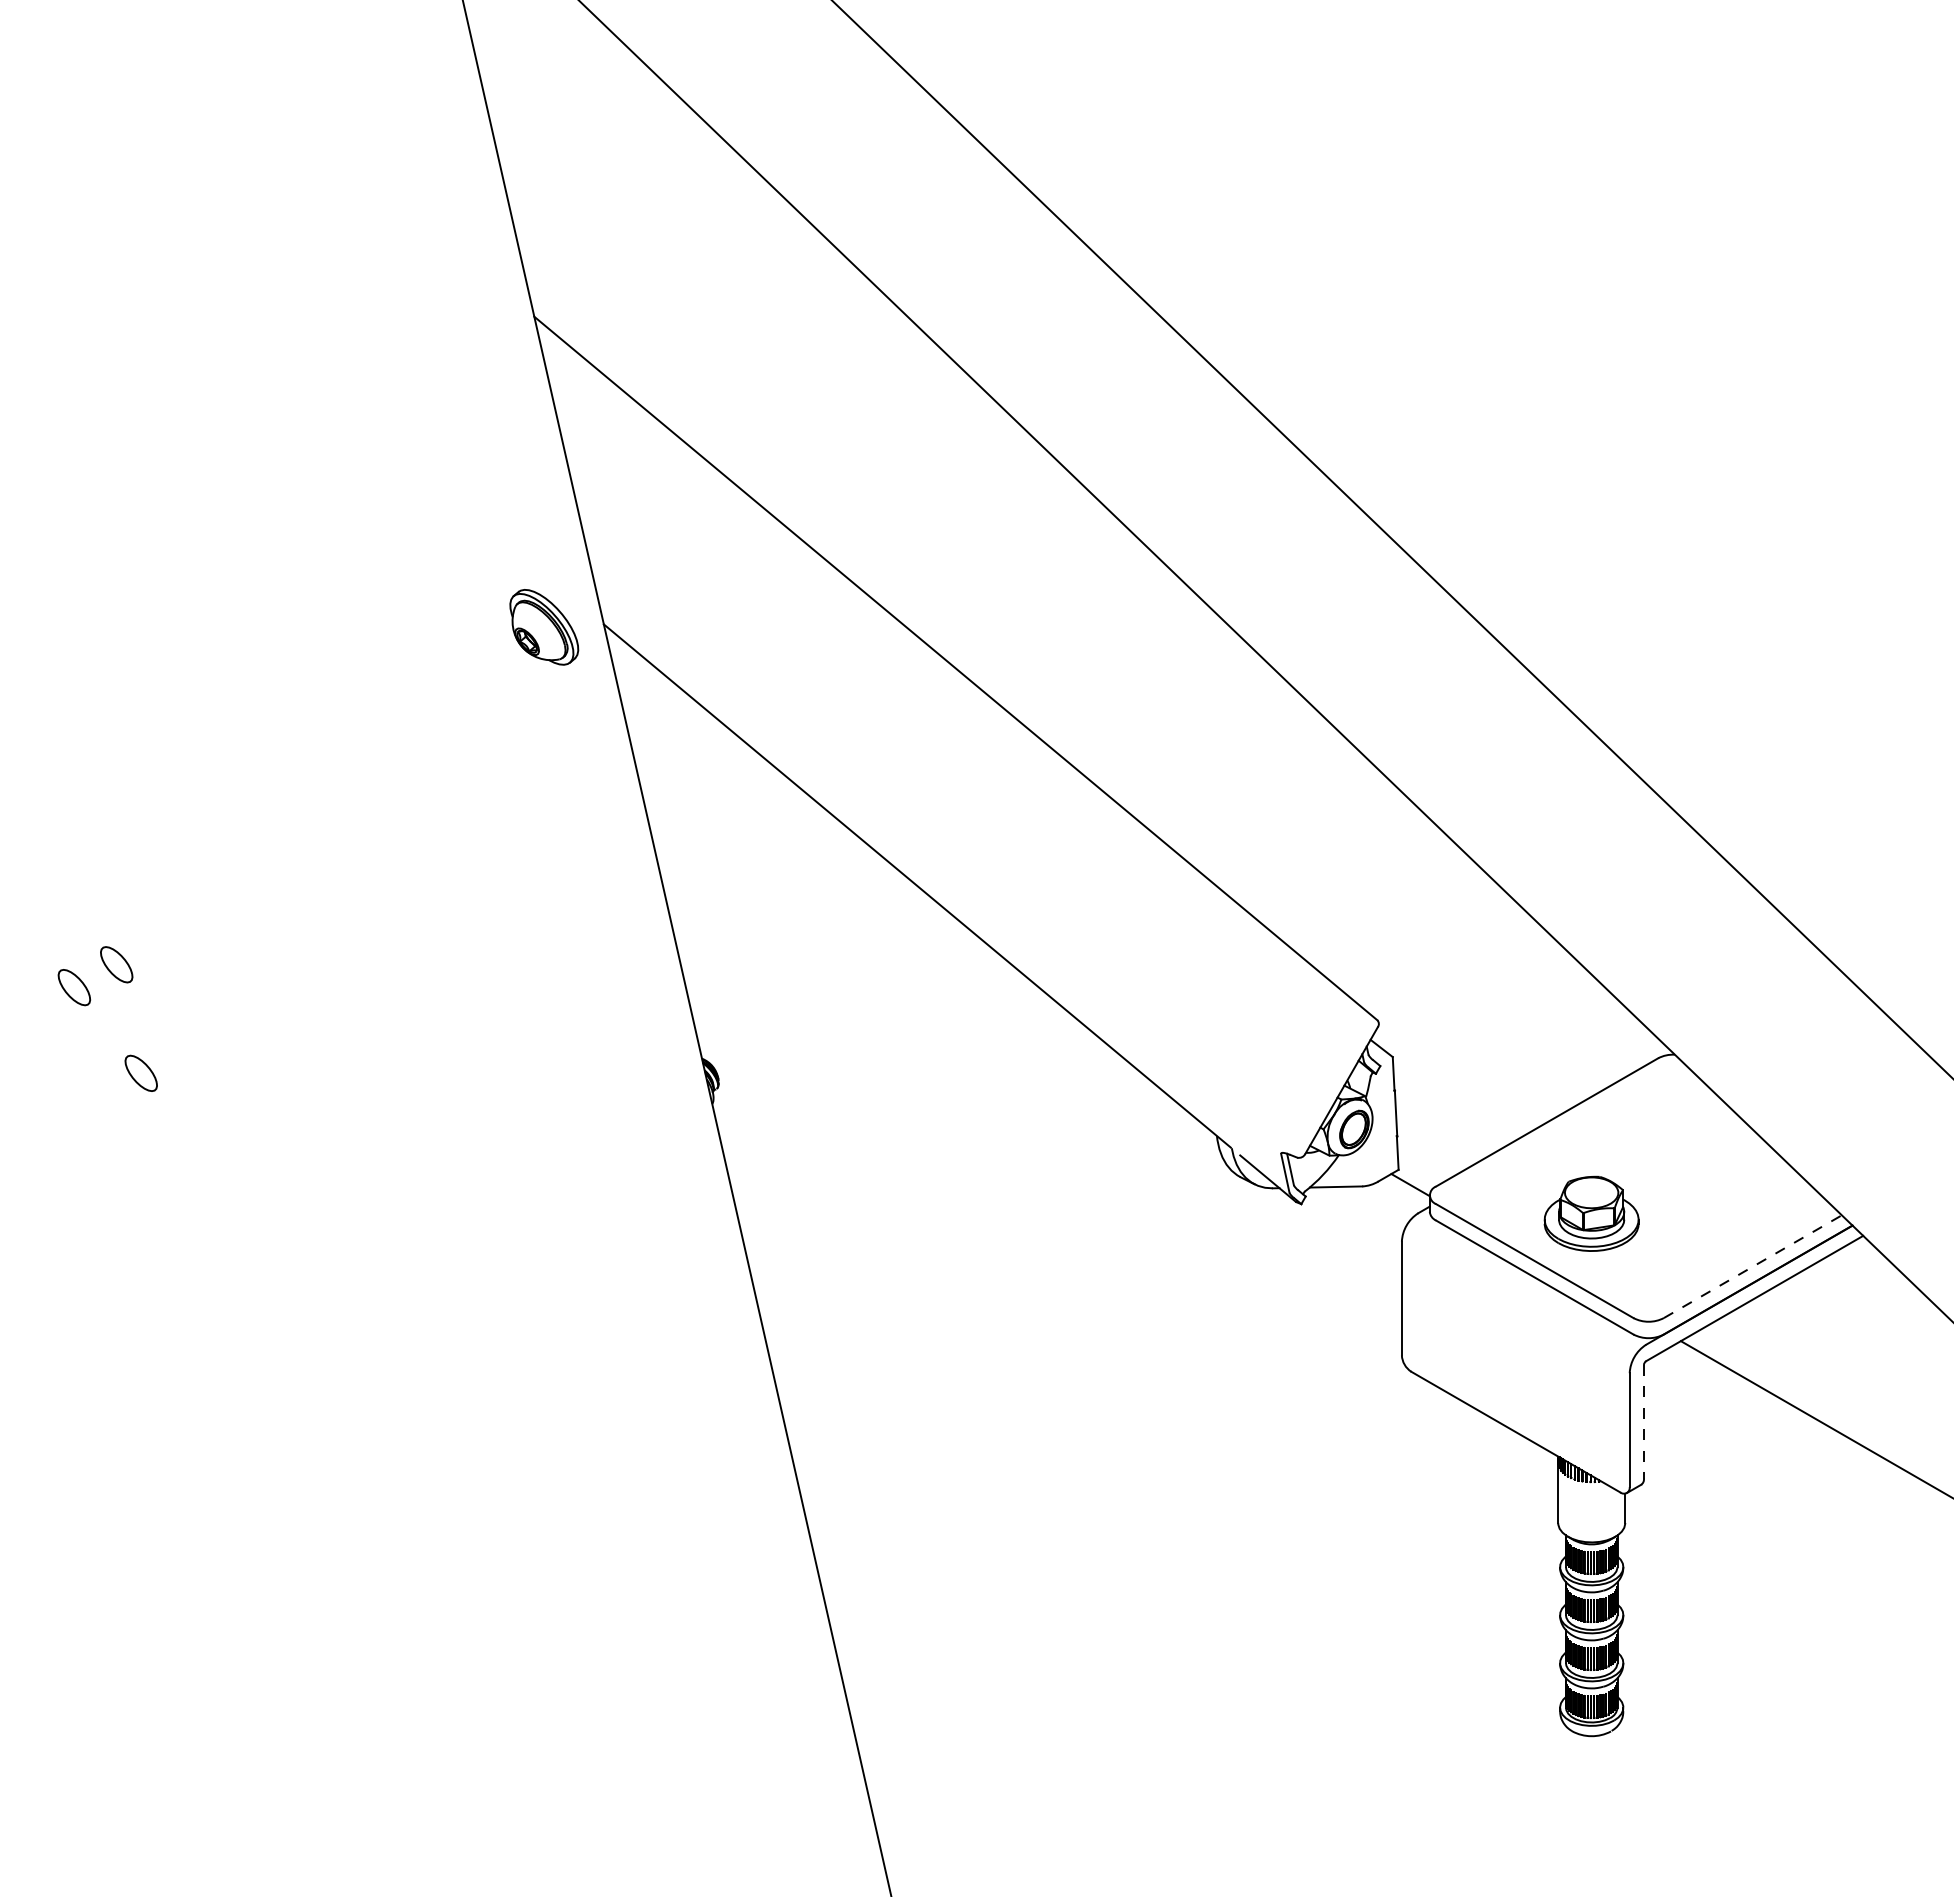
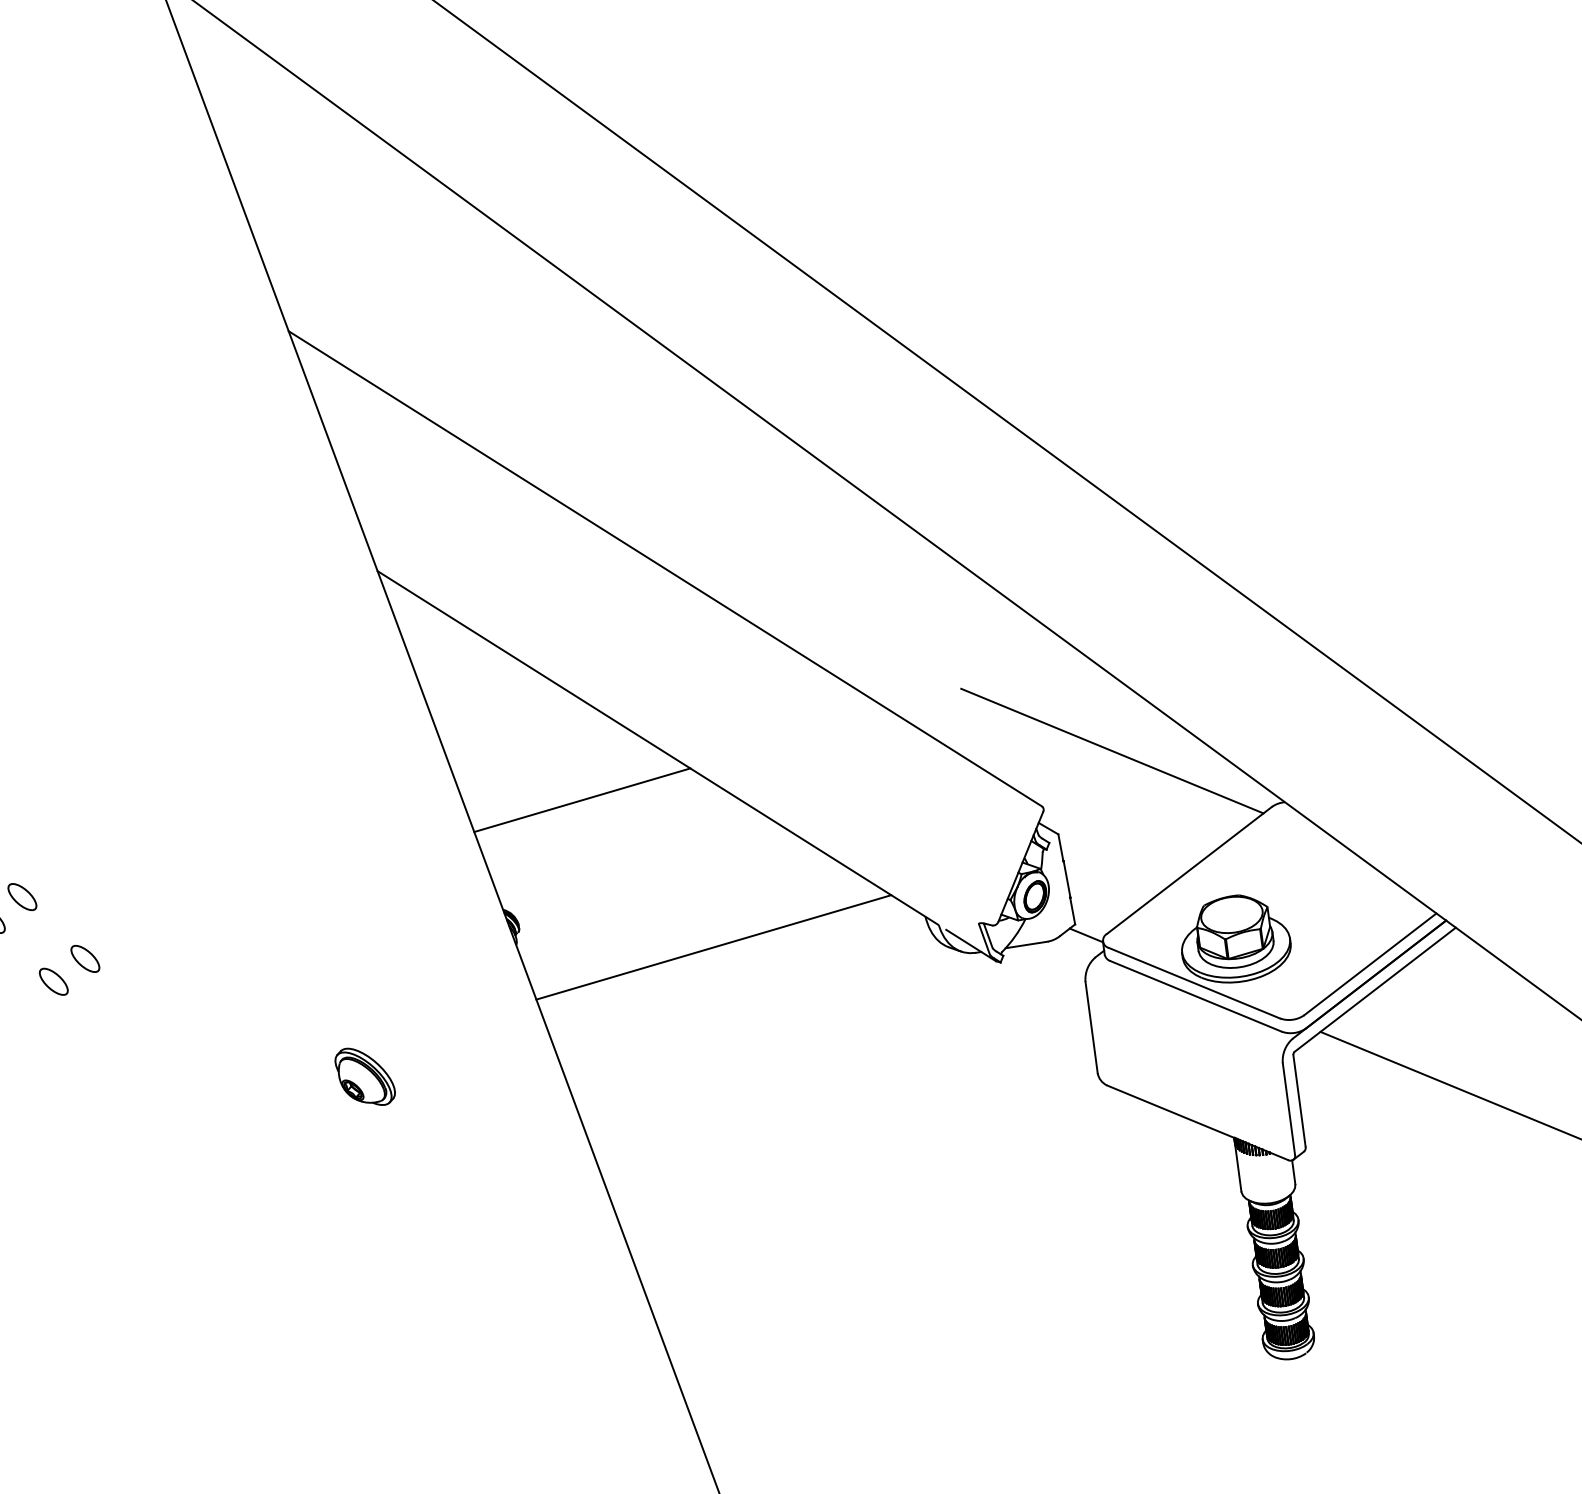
part: (544, 627) -> (365, 1076), moved
line: (816, 937) -> (582, 800), added
line: (1471, 963) -> (1111, 750), added
part: (183, 1050) -> (85, 958), added
line: (953, 1138) -> (713, 947), added
part: (1591, 1213) -> (1234, 938), size x1.43
line: (1752, 1266) -> (1370, 964), dashed -> solid
line: (1643, 1421) -> (1299, 1100), dashed -> solid

